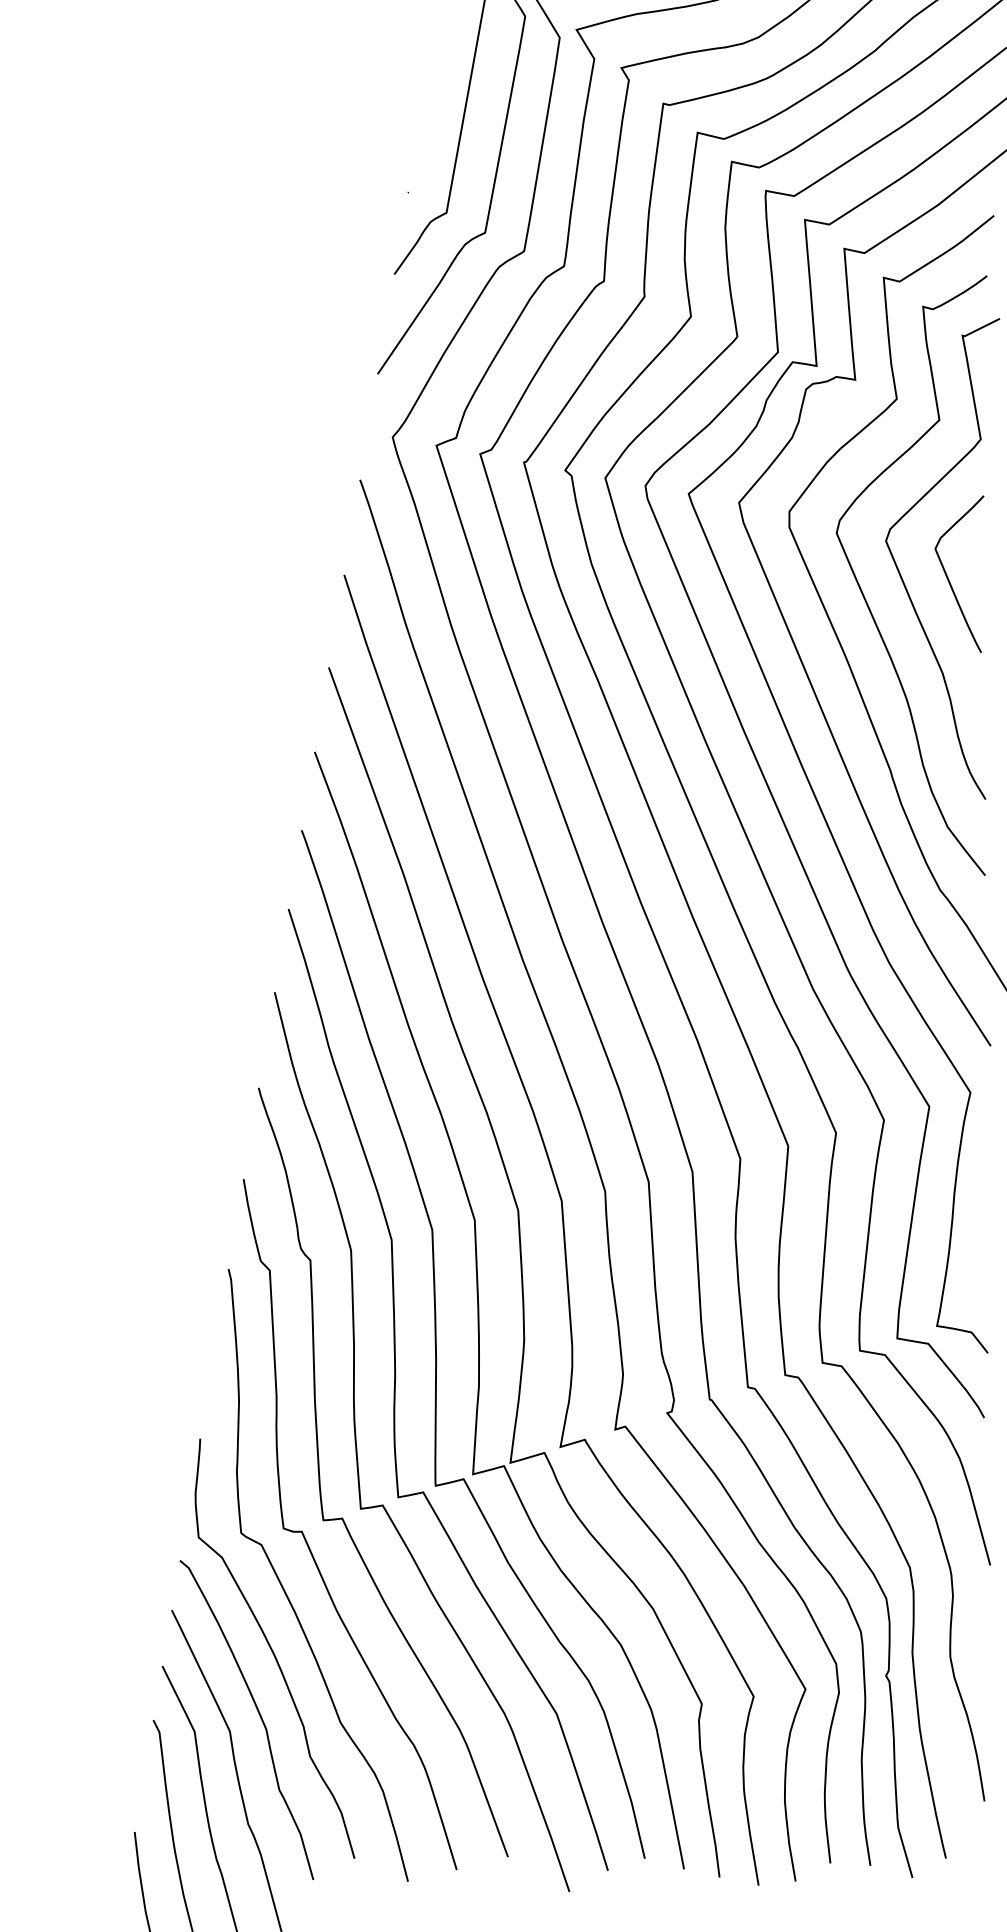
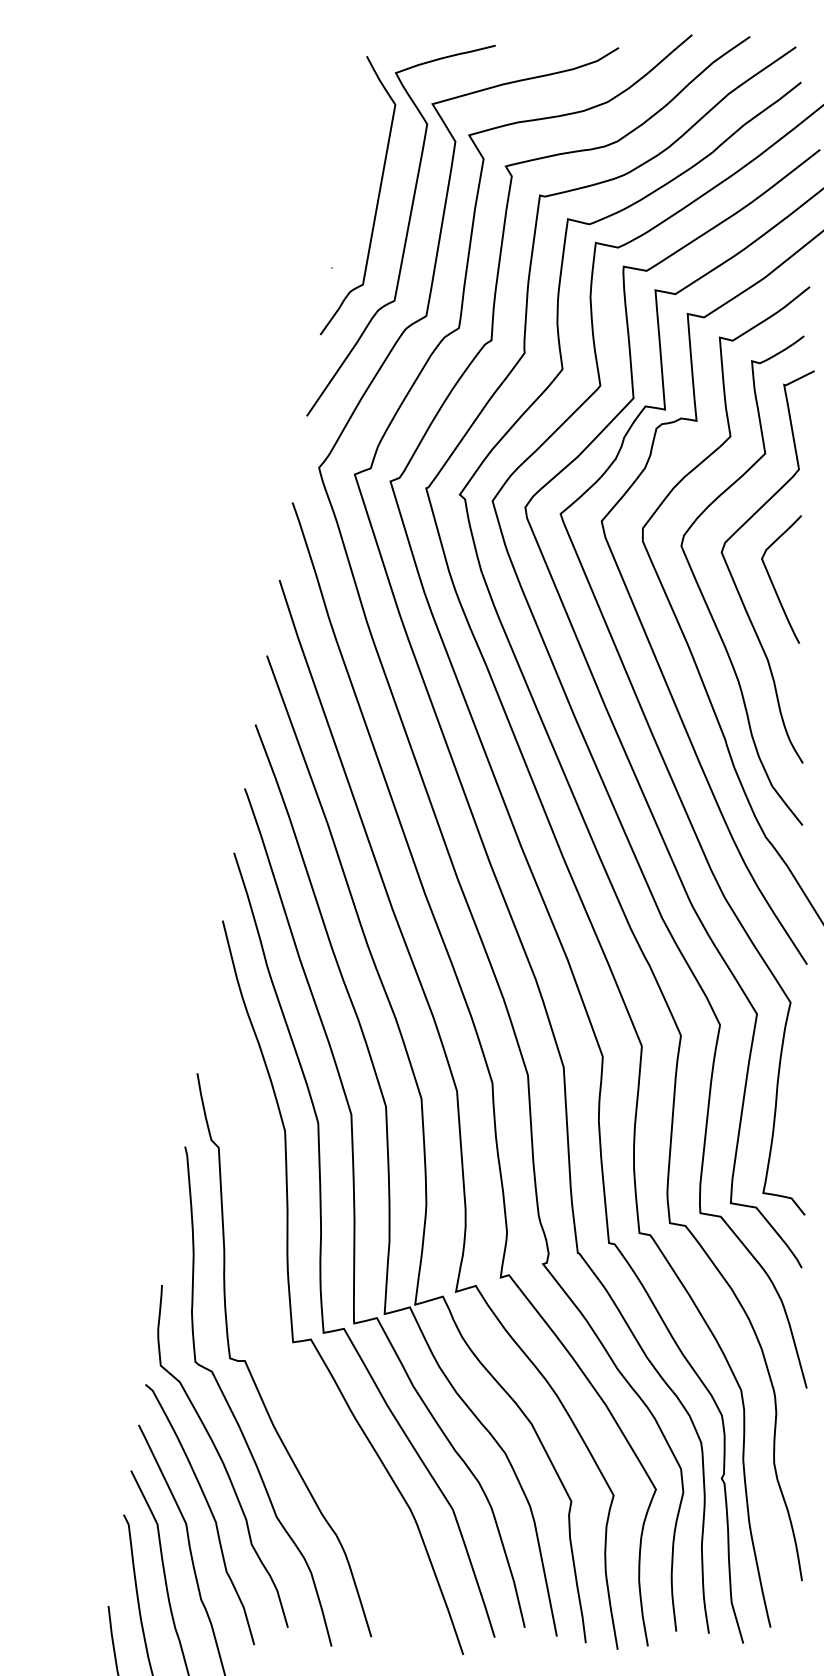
curve: (342, 1517) -> (278, 1349), removed

